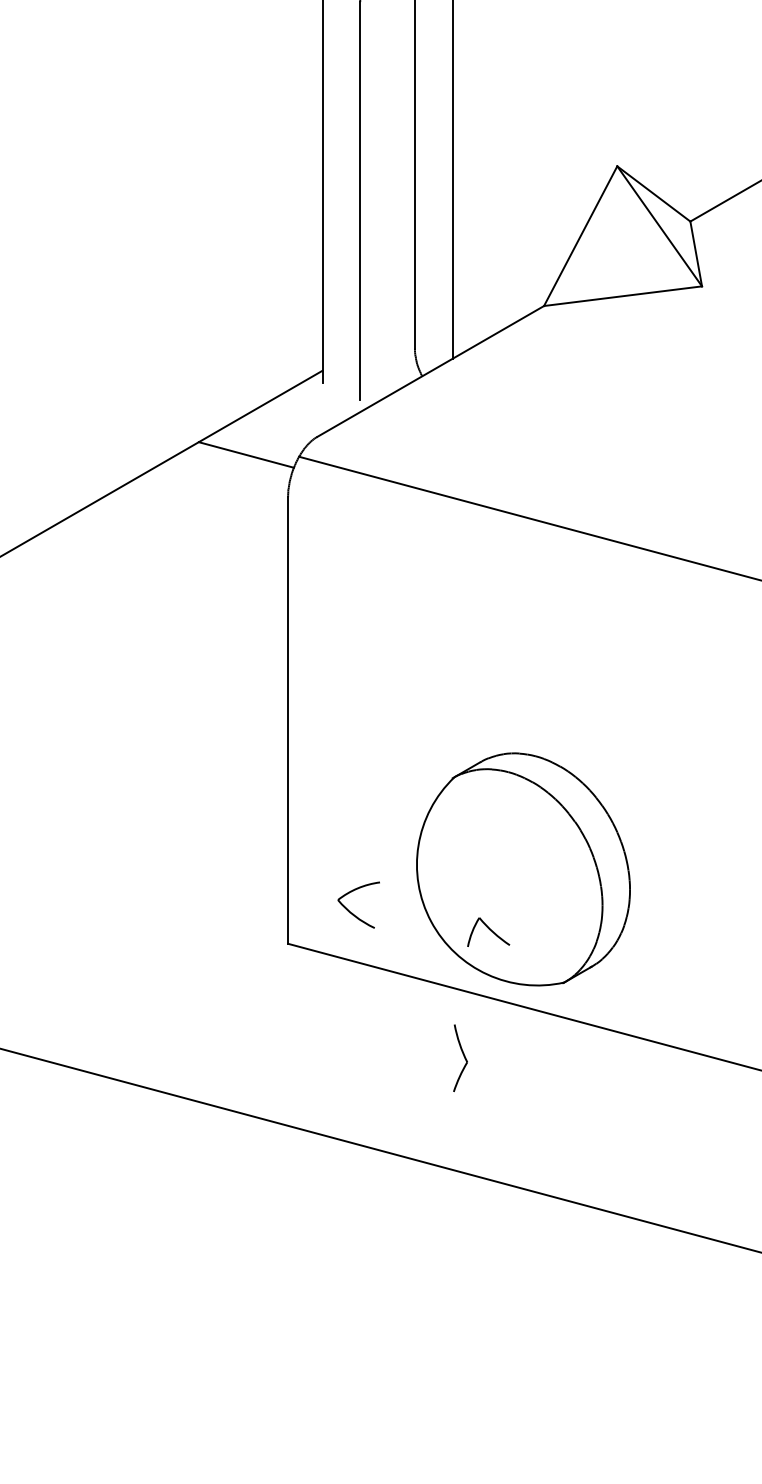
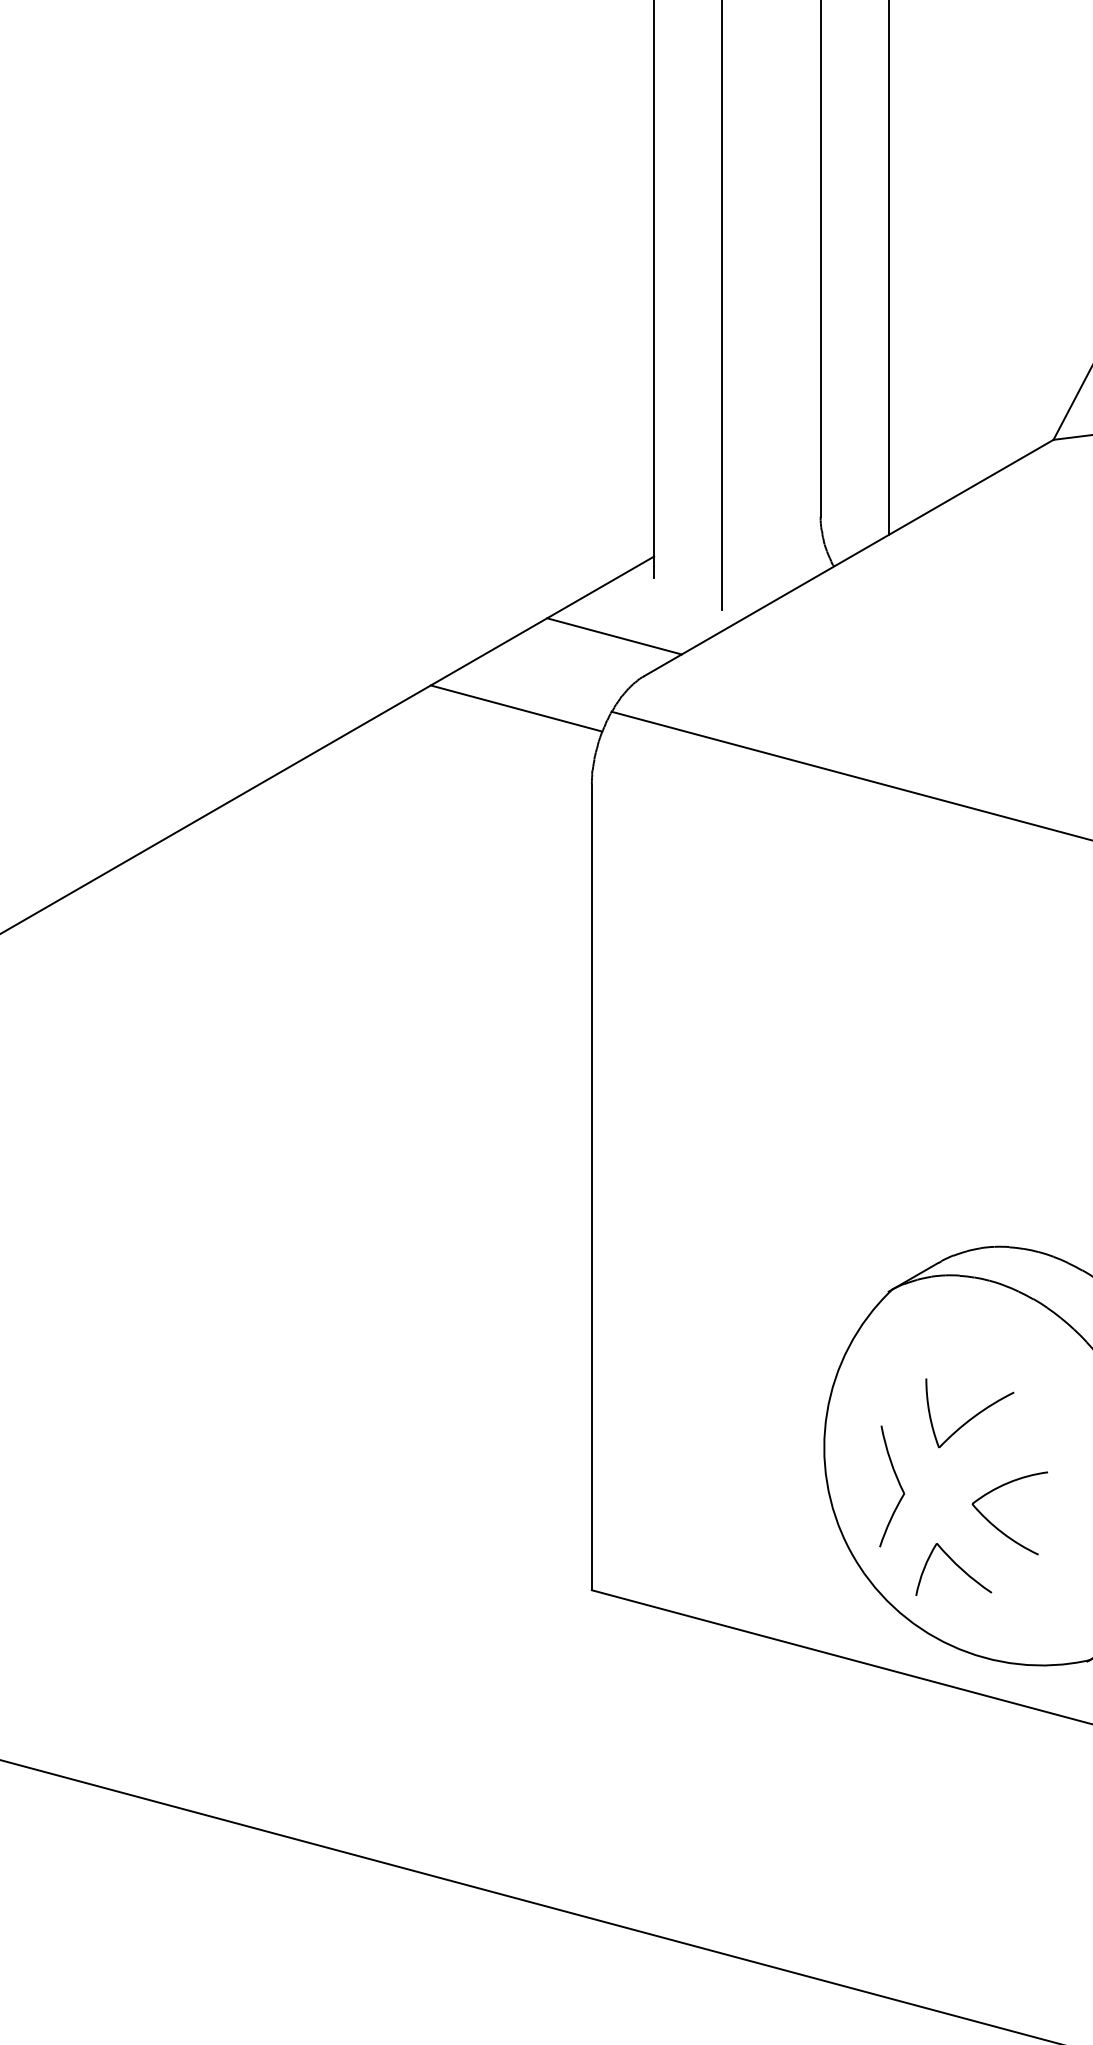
line: (300, 414) -> (614, 635), added
part: (497, 845) -> (969, 1412), added
part: (352, 912) -> (998, 1526), moved
part: (460, 1057) -> (891, 1485), moved

